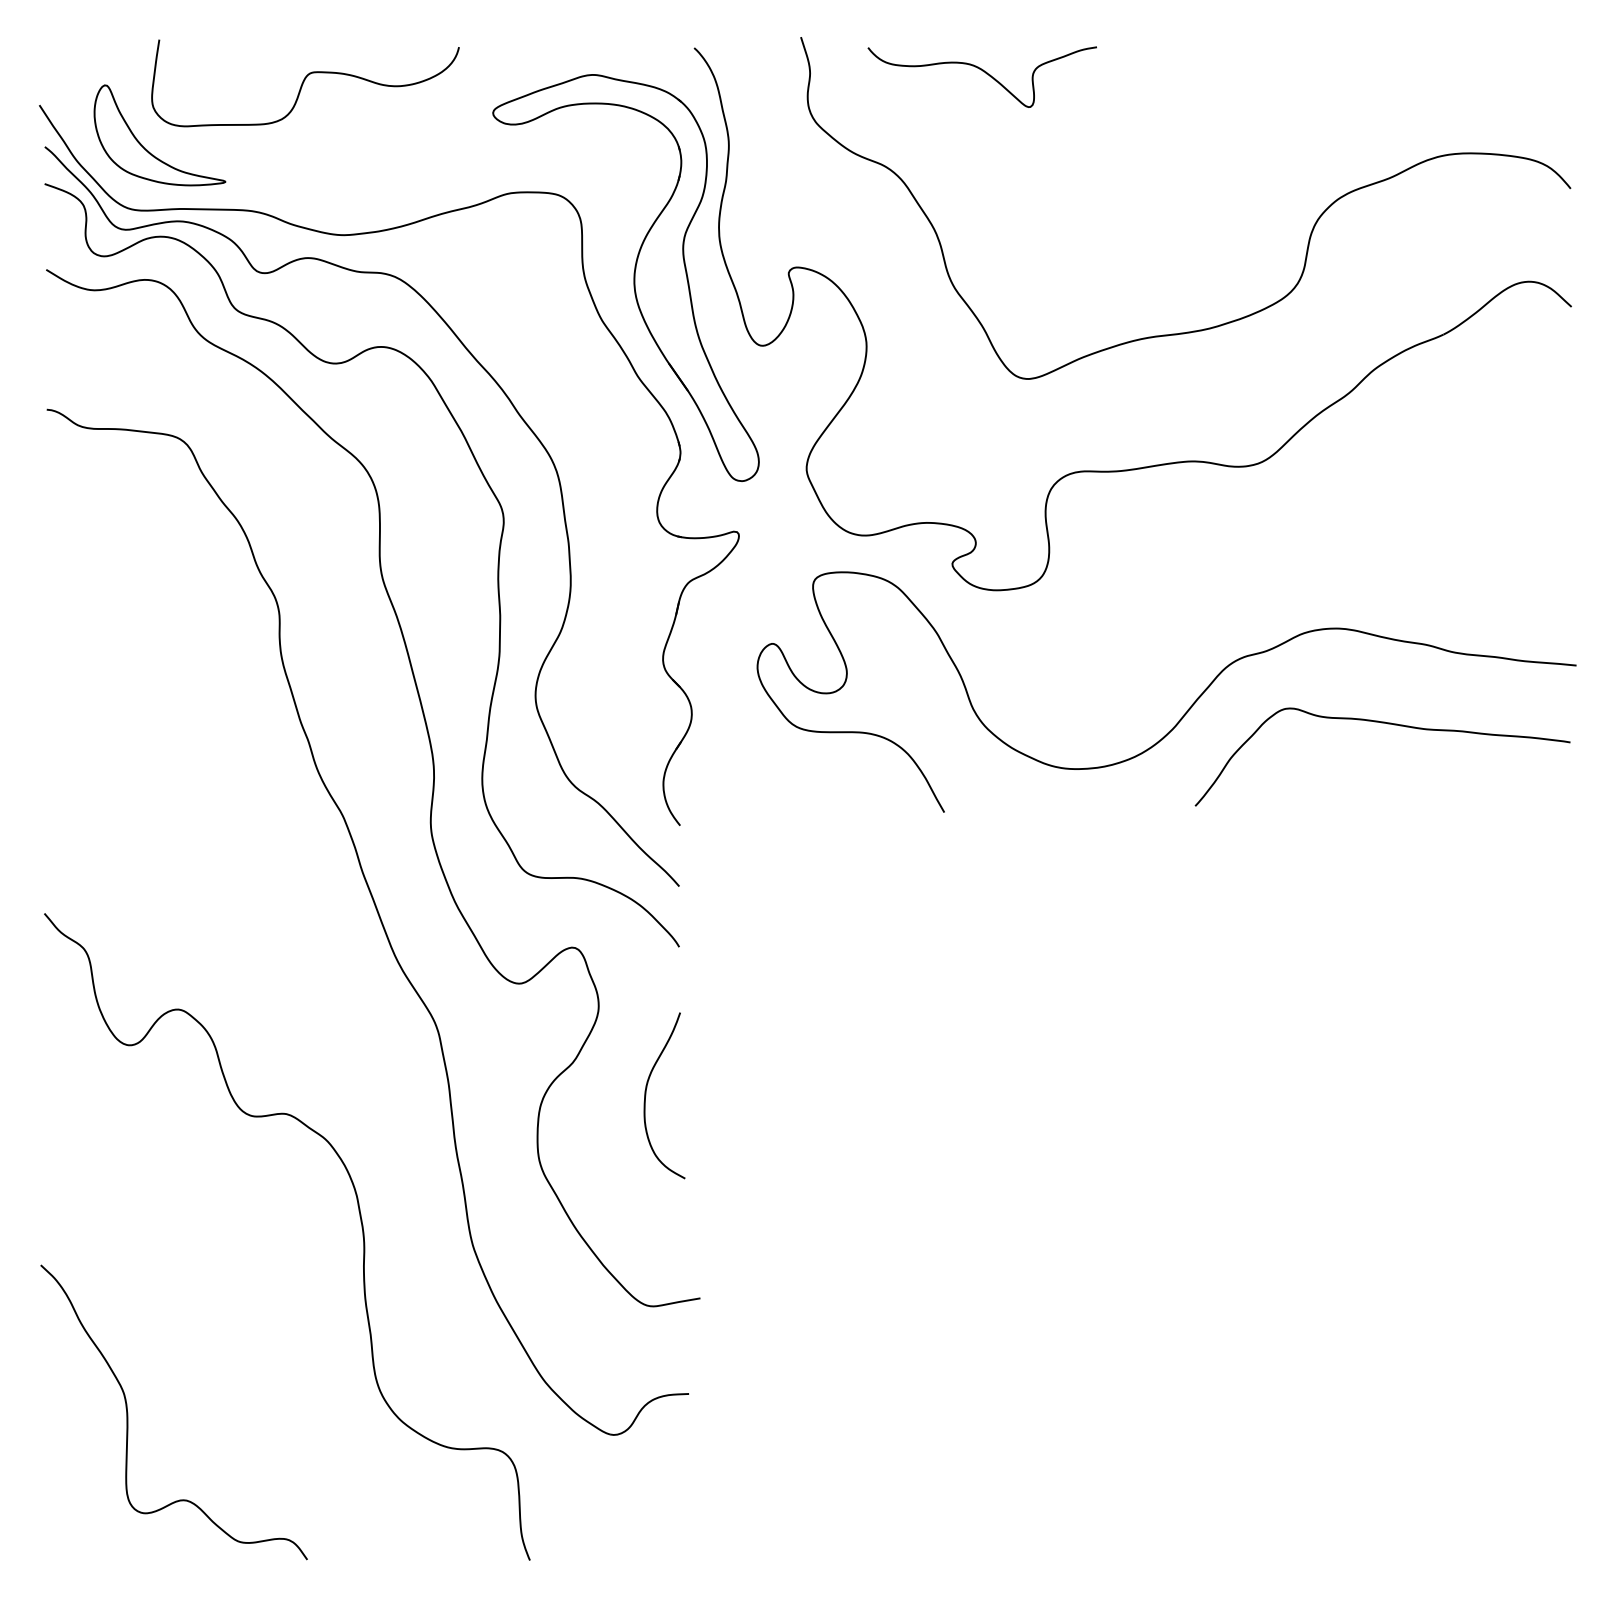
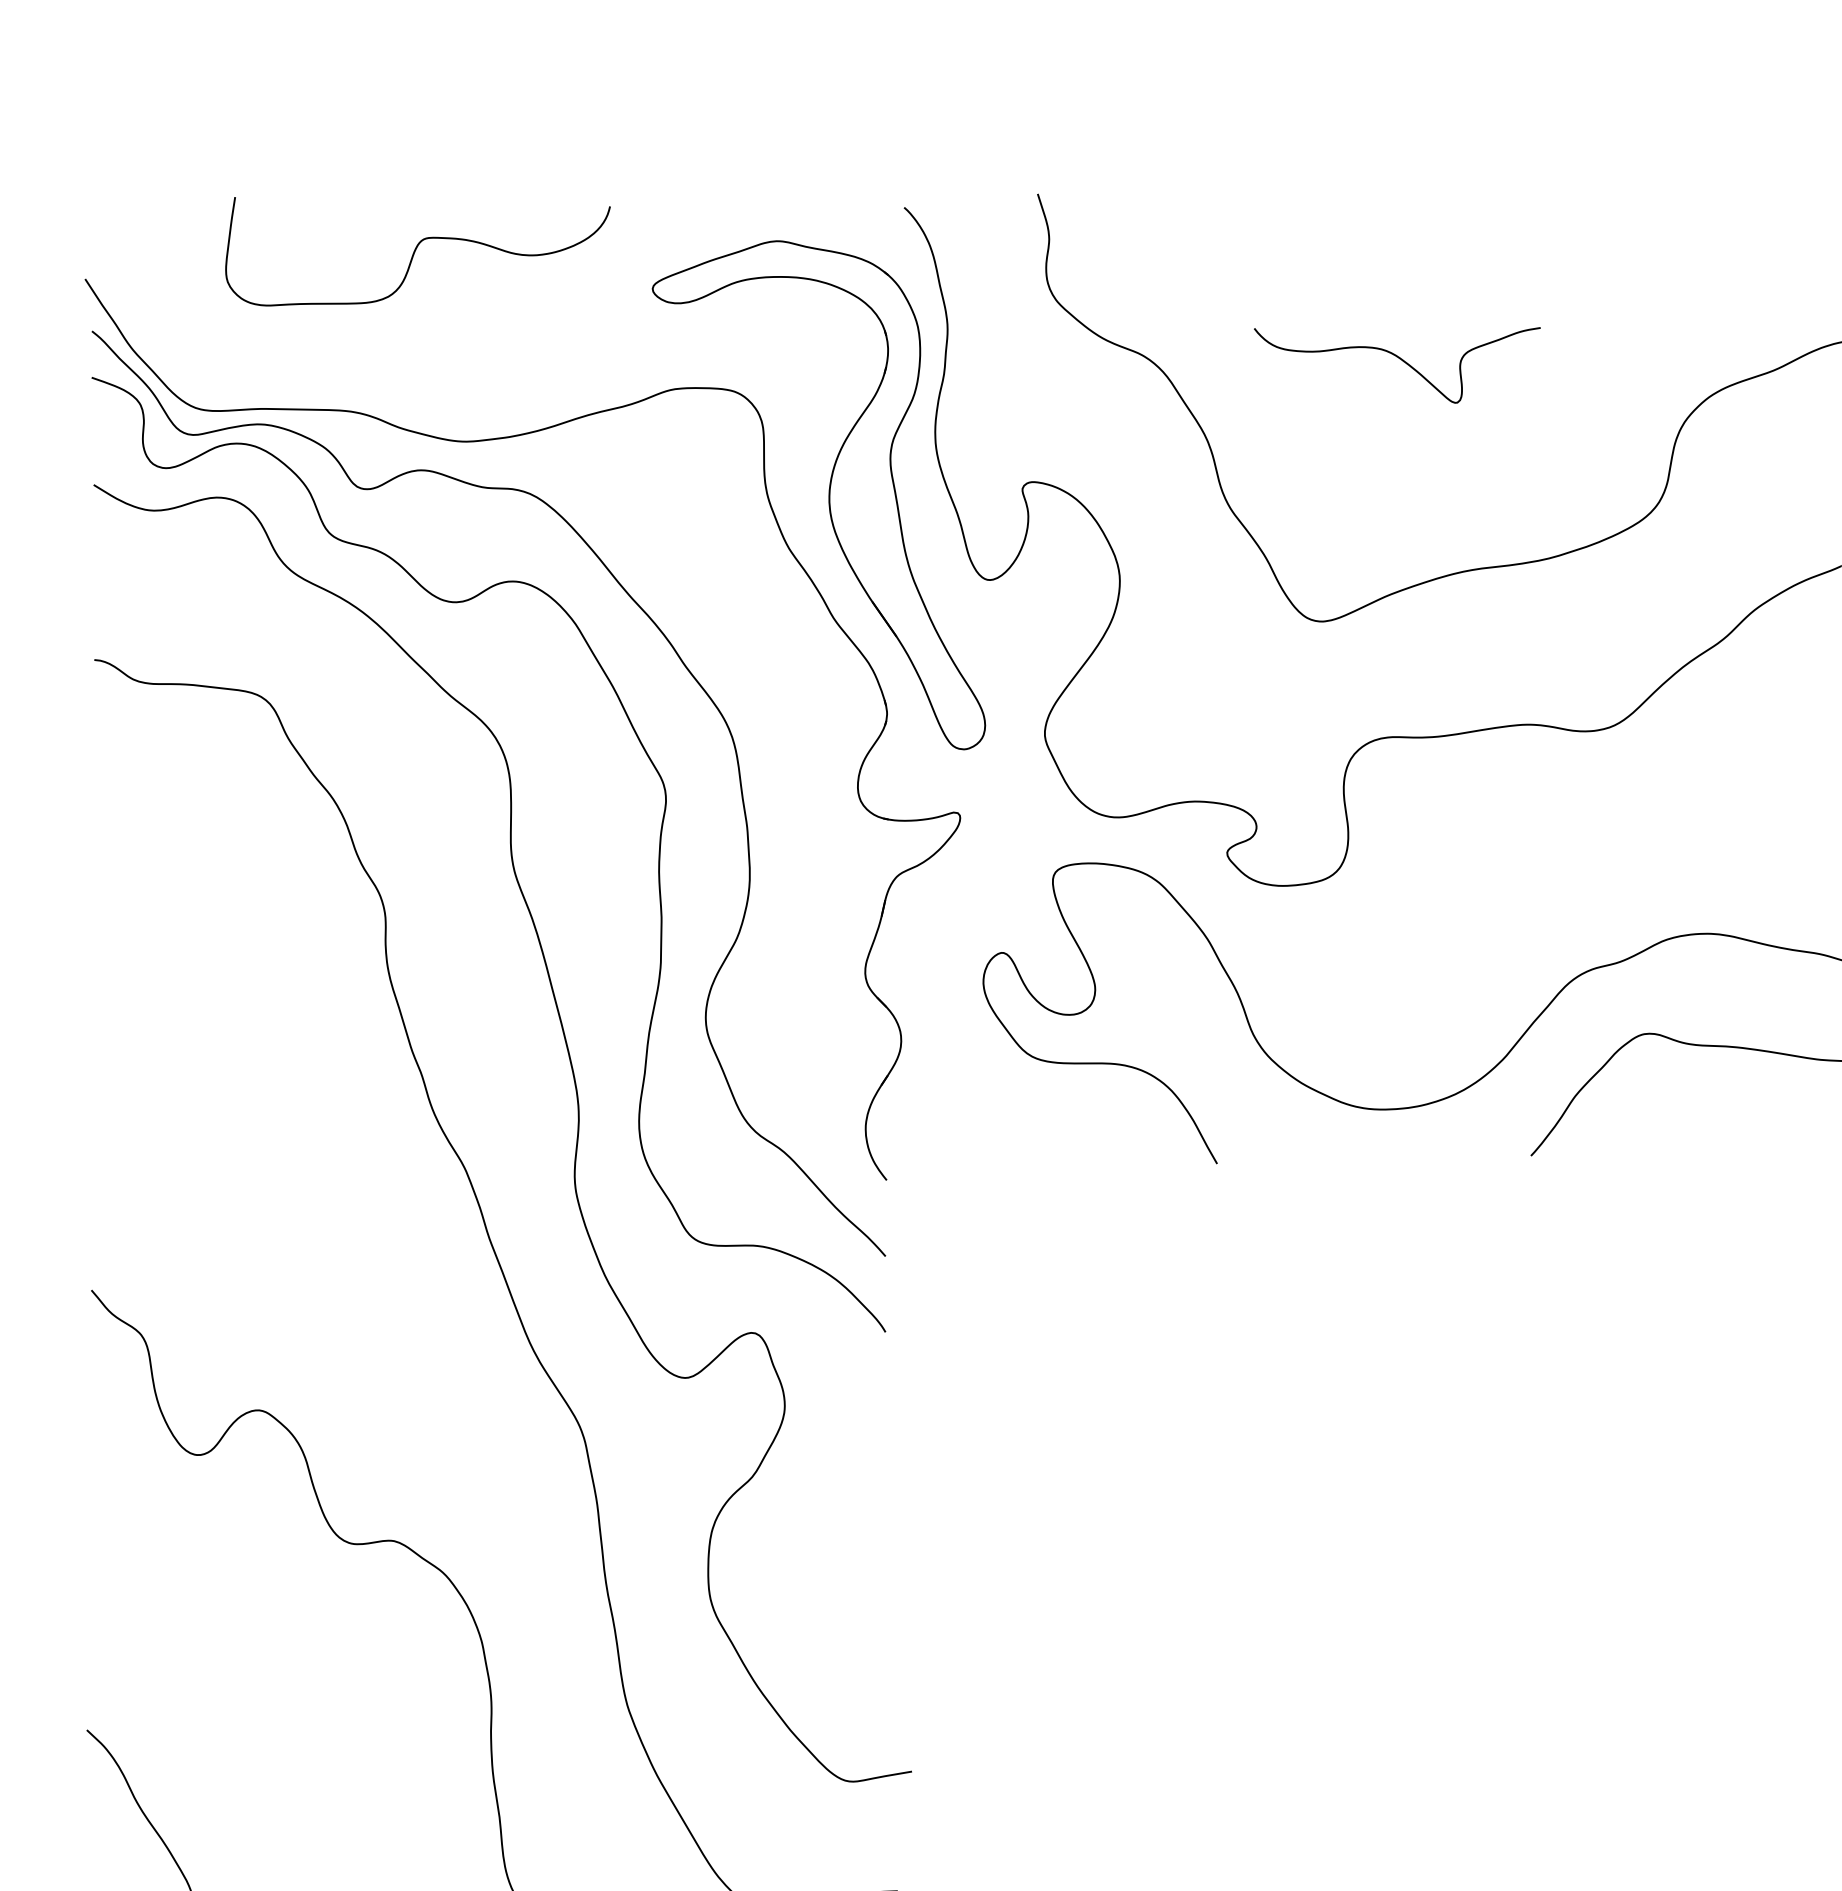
curve: (984, 72) -> (1399, 359), moved
part: (147, 149) -> (220, 334), removed
curve: (646, 1095) -> (844, 1517), removed

